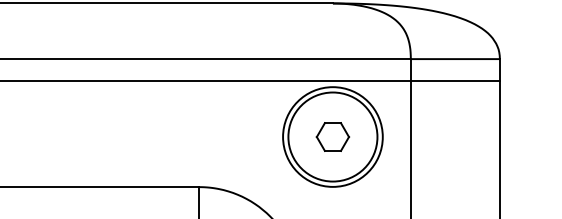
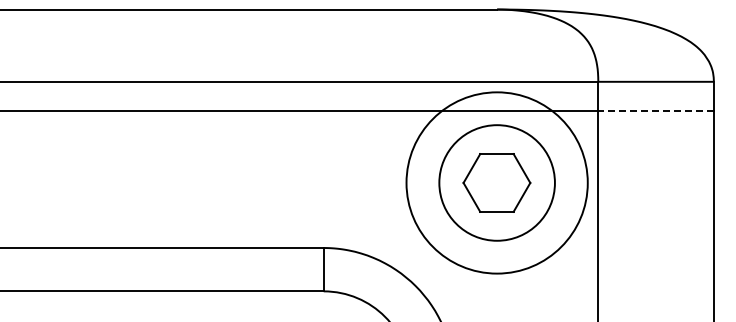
line: (455, 81) -> (656, 110), solid -> dashed
circle: (332, 136) -> (496, 182), size x1.4
part: (333, 136) -> (497, 182), size x1.6

